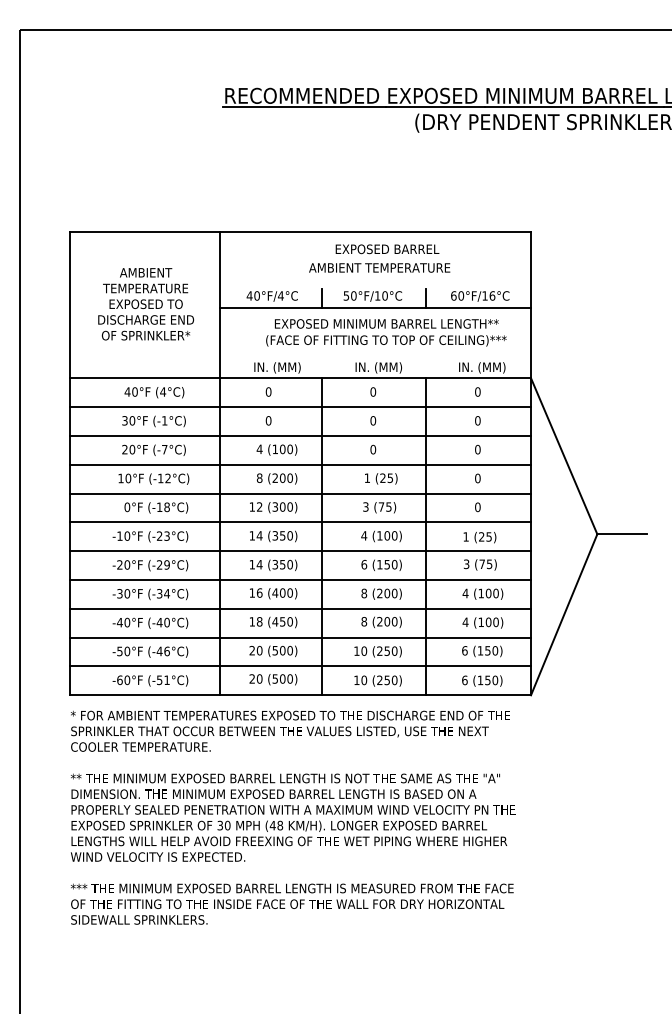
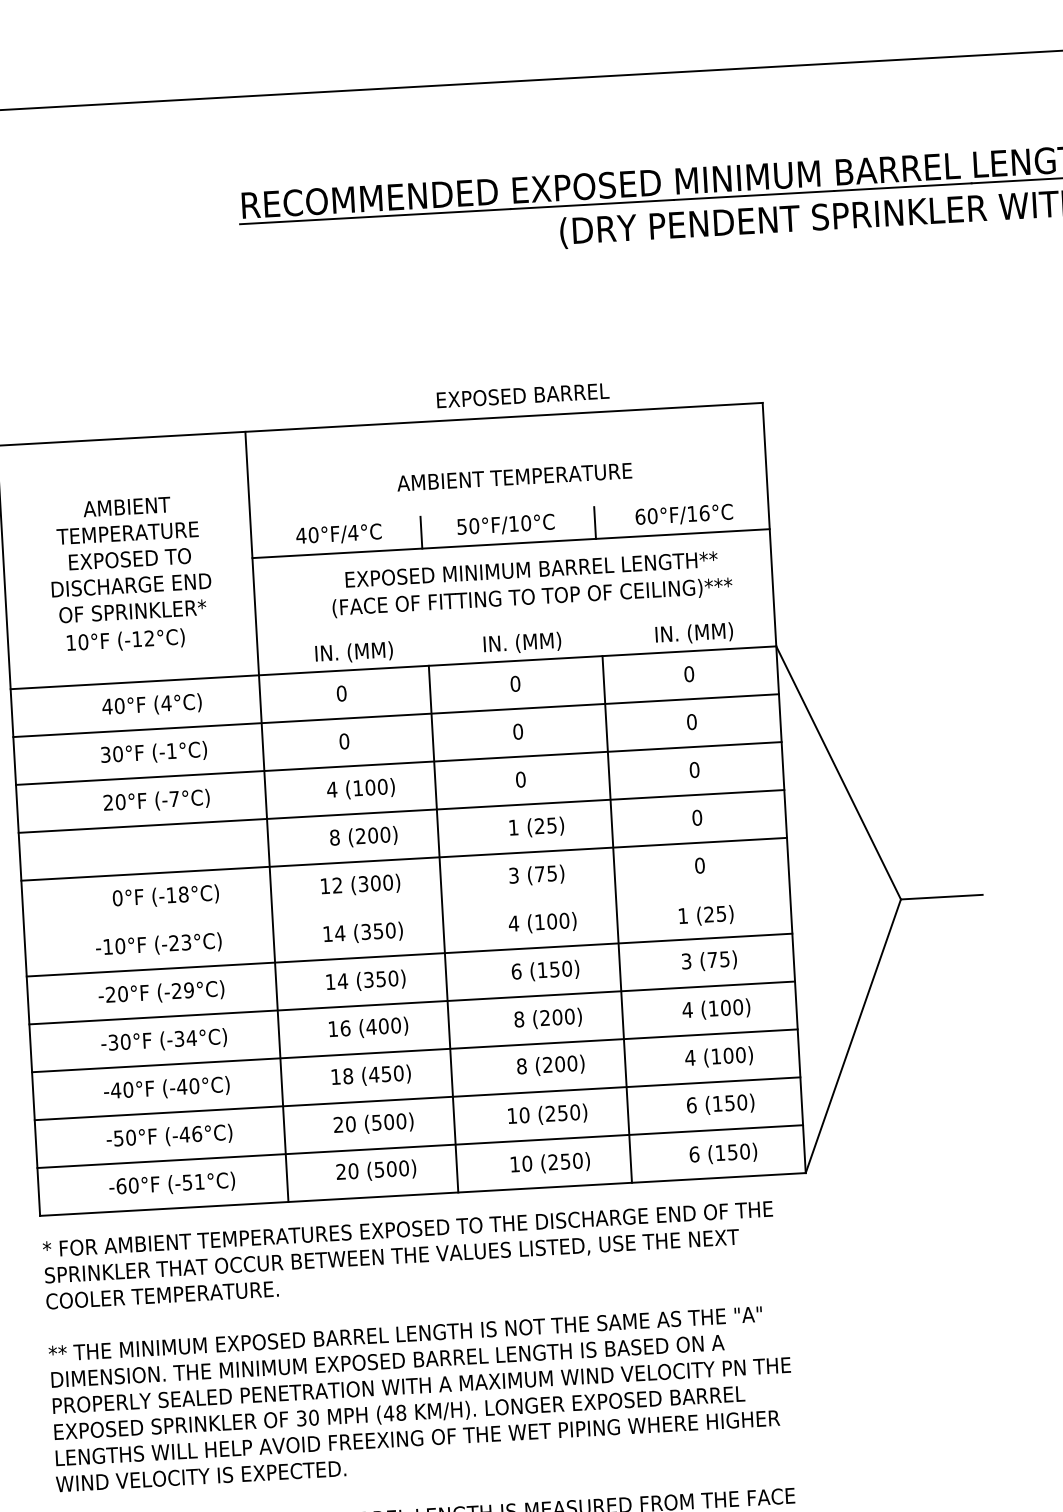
text: (387, 249) -> (523, 395), moved
text: (153, 478) -> (125, 639), moved
line: (300, 522) -> (406, 907), removed

